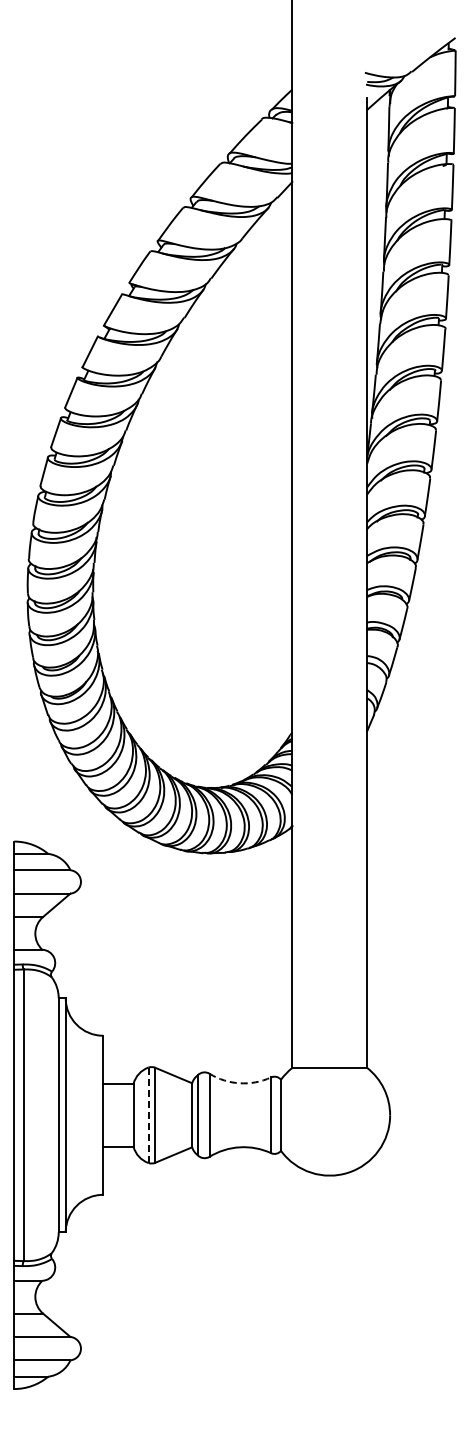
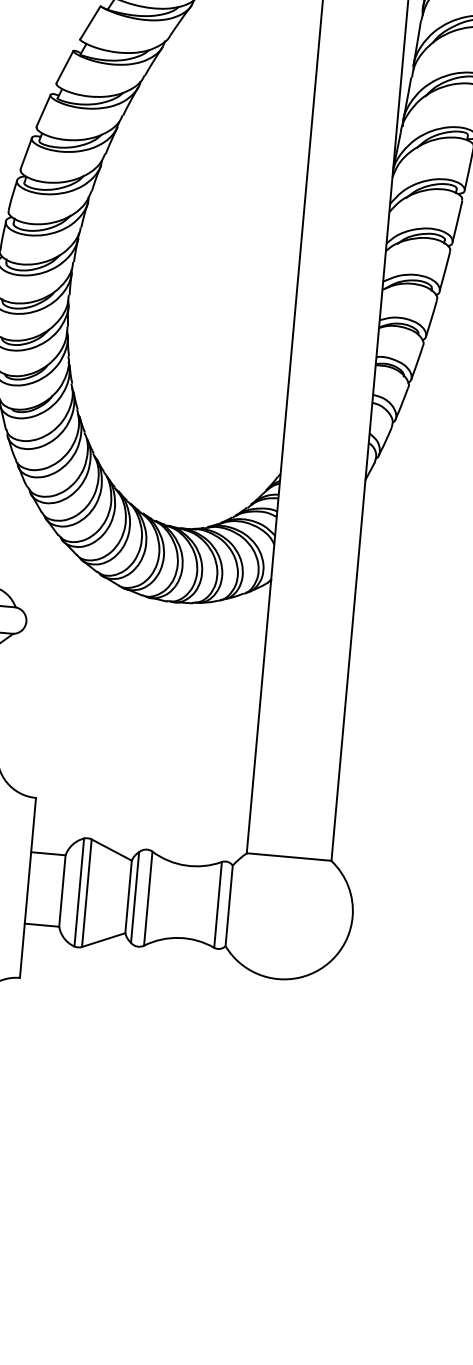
arc: (239, 1083) -> (185, 865), dashed -> solid
line: (148, 1115) -> (79, 892), dashed -> solid

